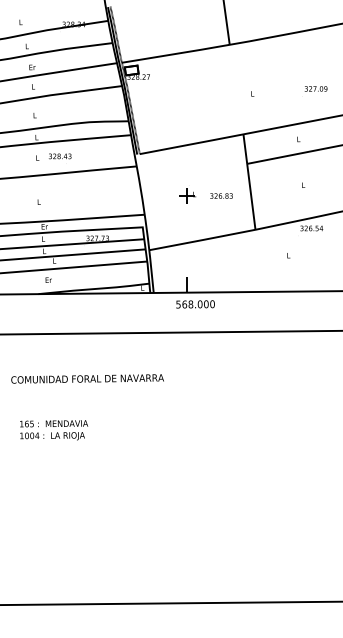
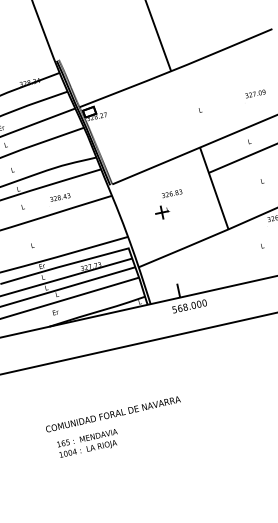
text: (60, 156) -> (60, 197), moved
text: (221, 195) -> (172, 193), moved
text: (87, 378) -> (113, 413), moved

